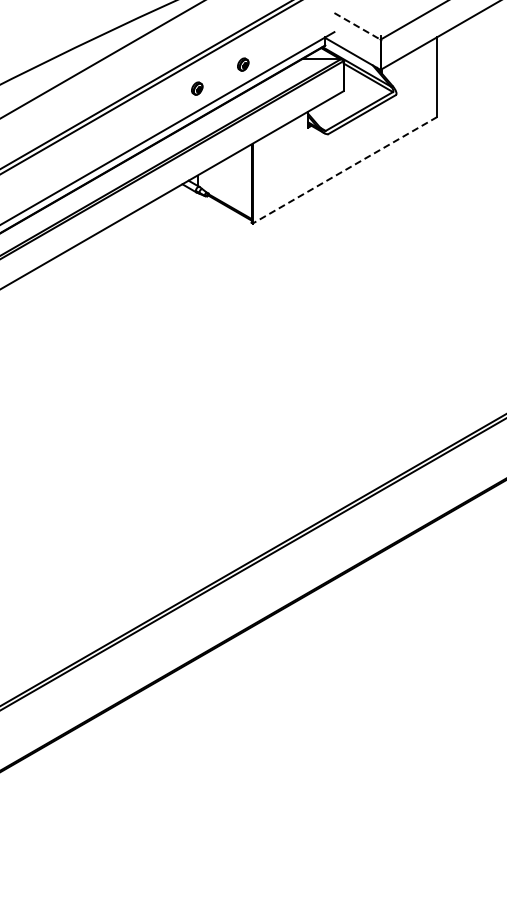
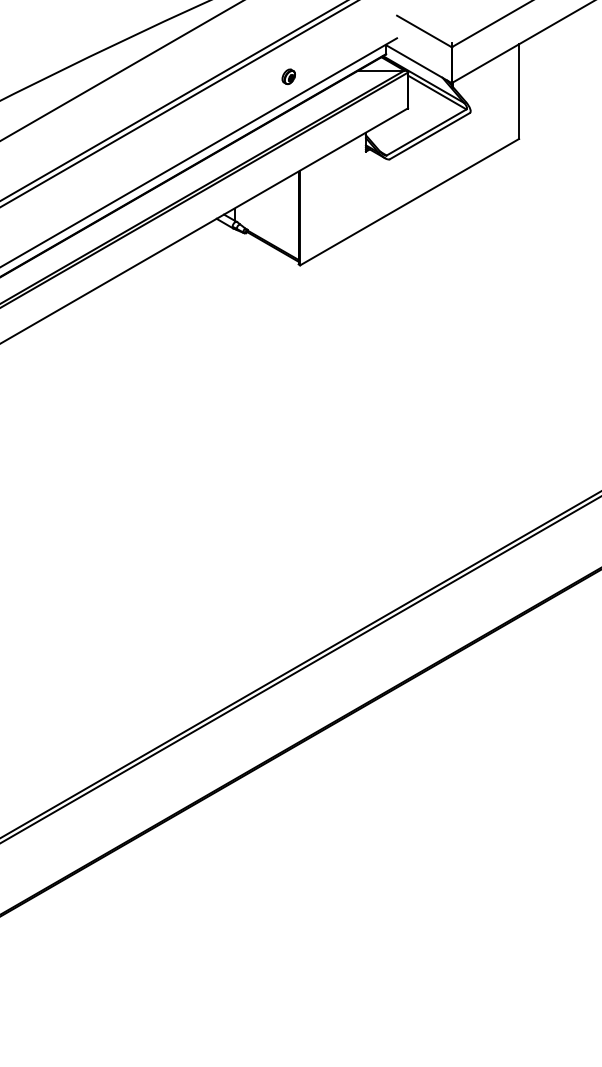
line: (357, 26) -> (424, 31), dashed -> solid
part: (197, 88) -> (234, 105), removed
line: (345, 170) -> (410, 202), dashed -> solid

